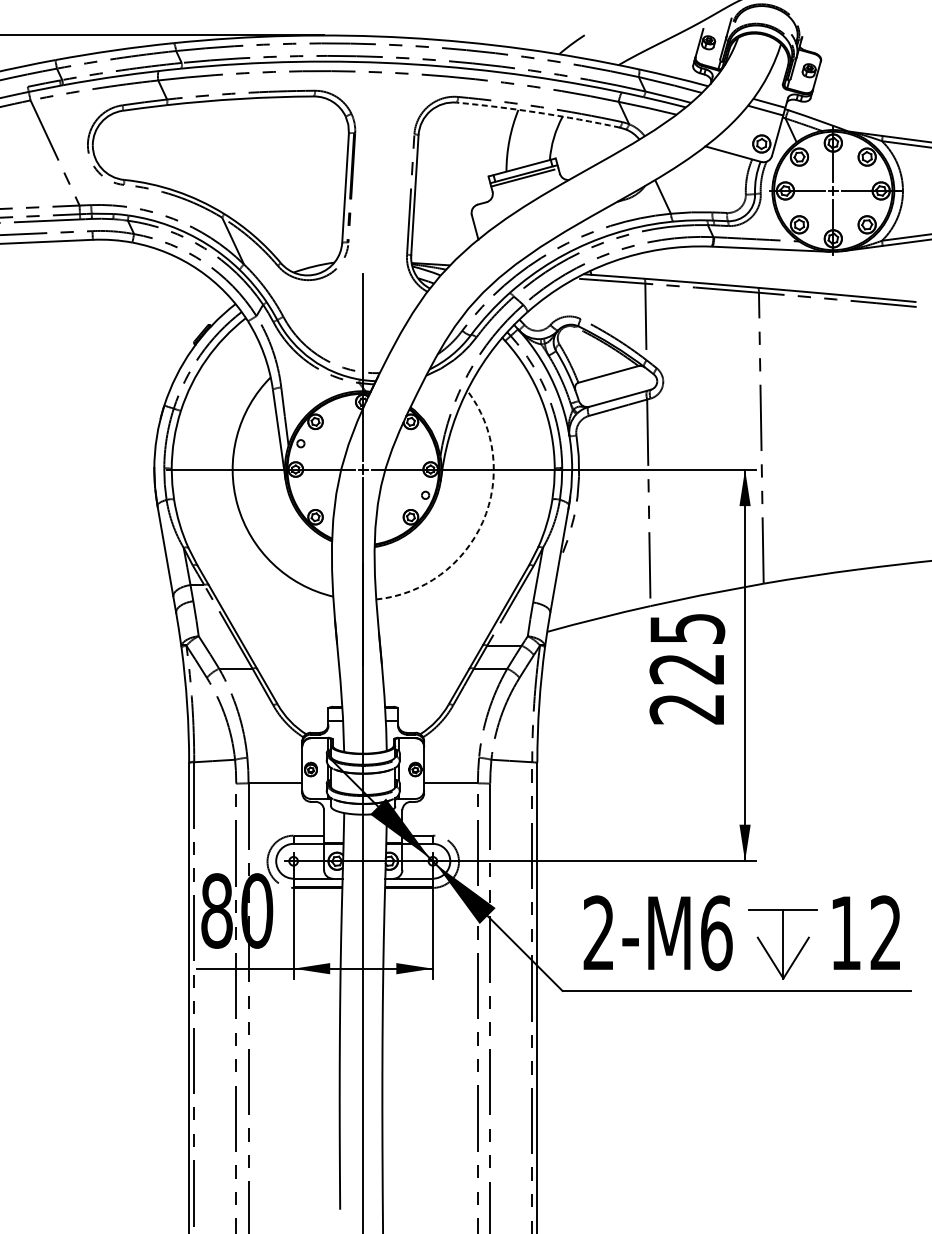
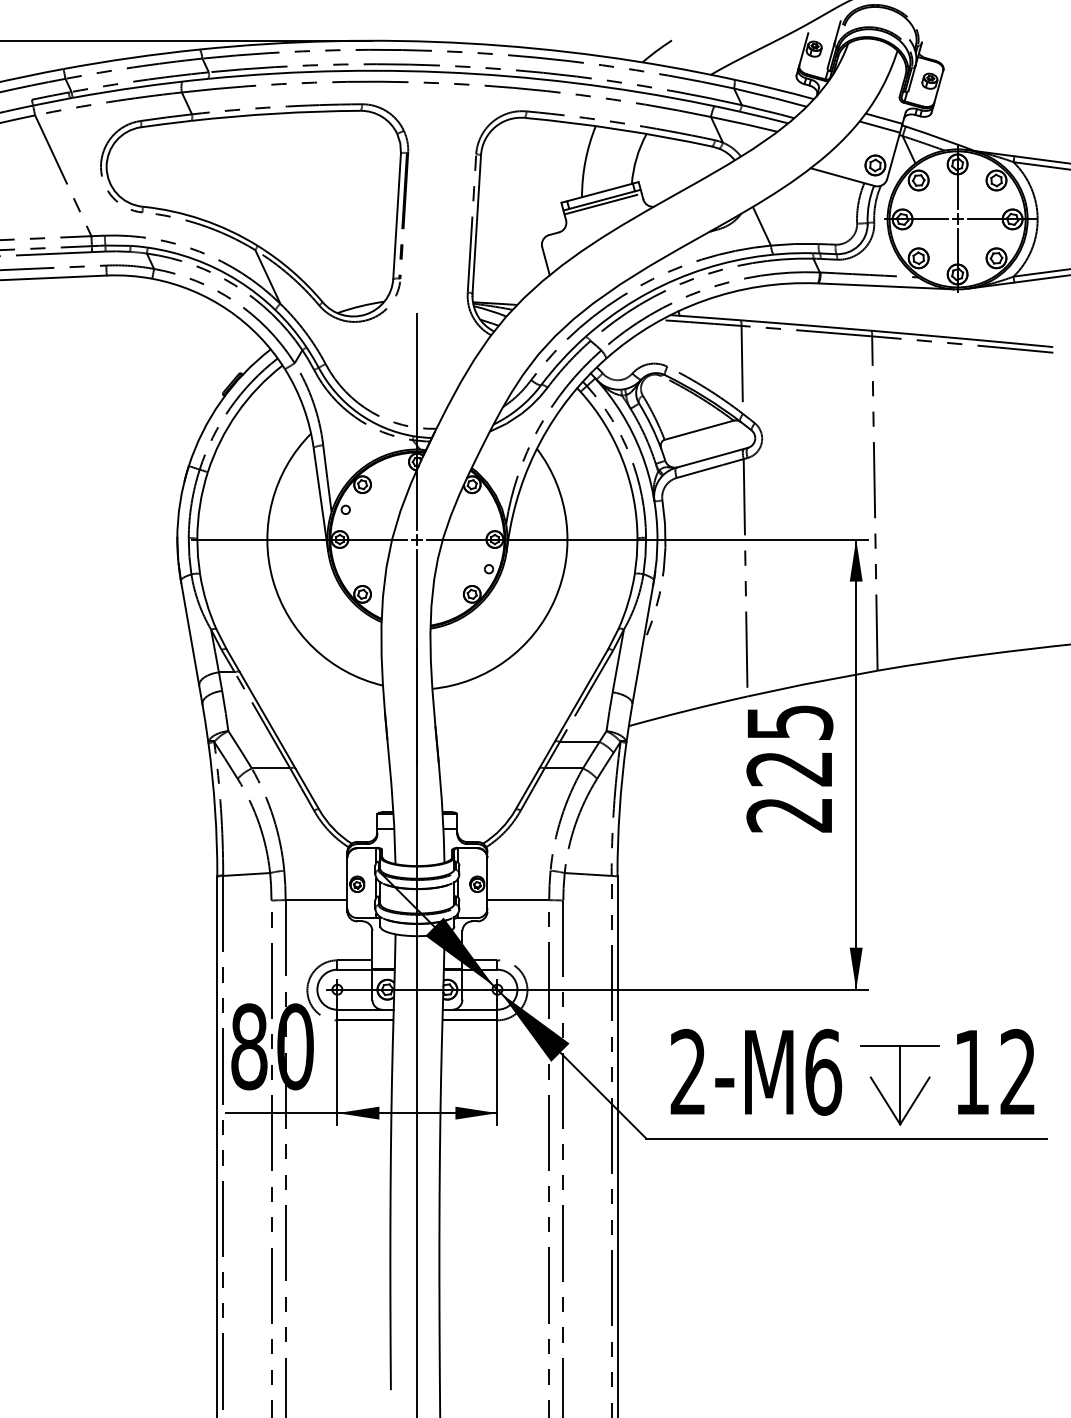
arc: (539, 112) -> (619, 129), dashed -> solid
arc: (482, 521) -> (554, 599), dashed -> solid

